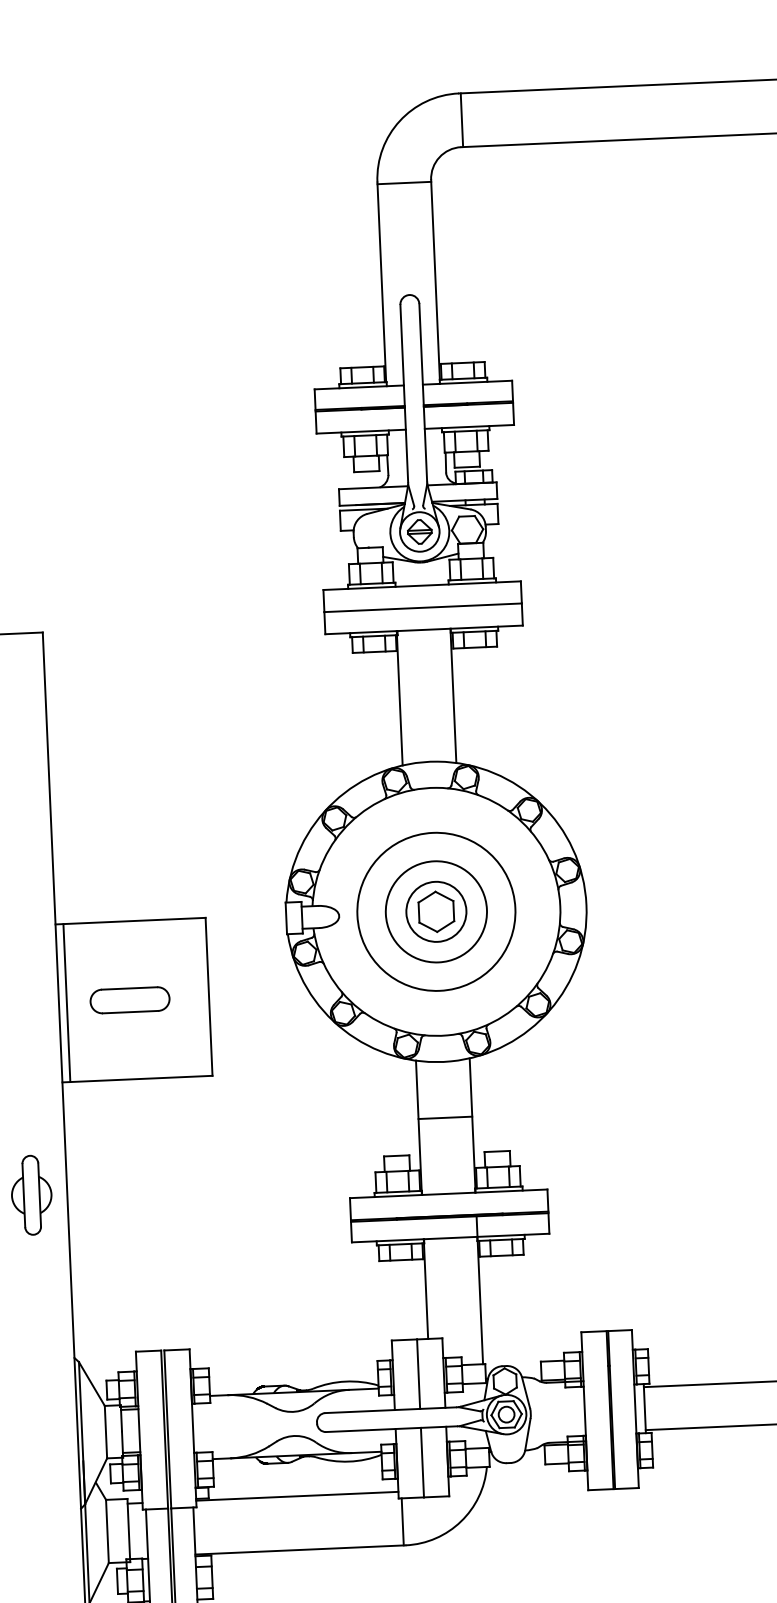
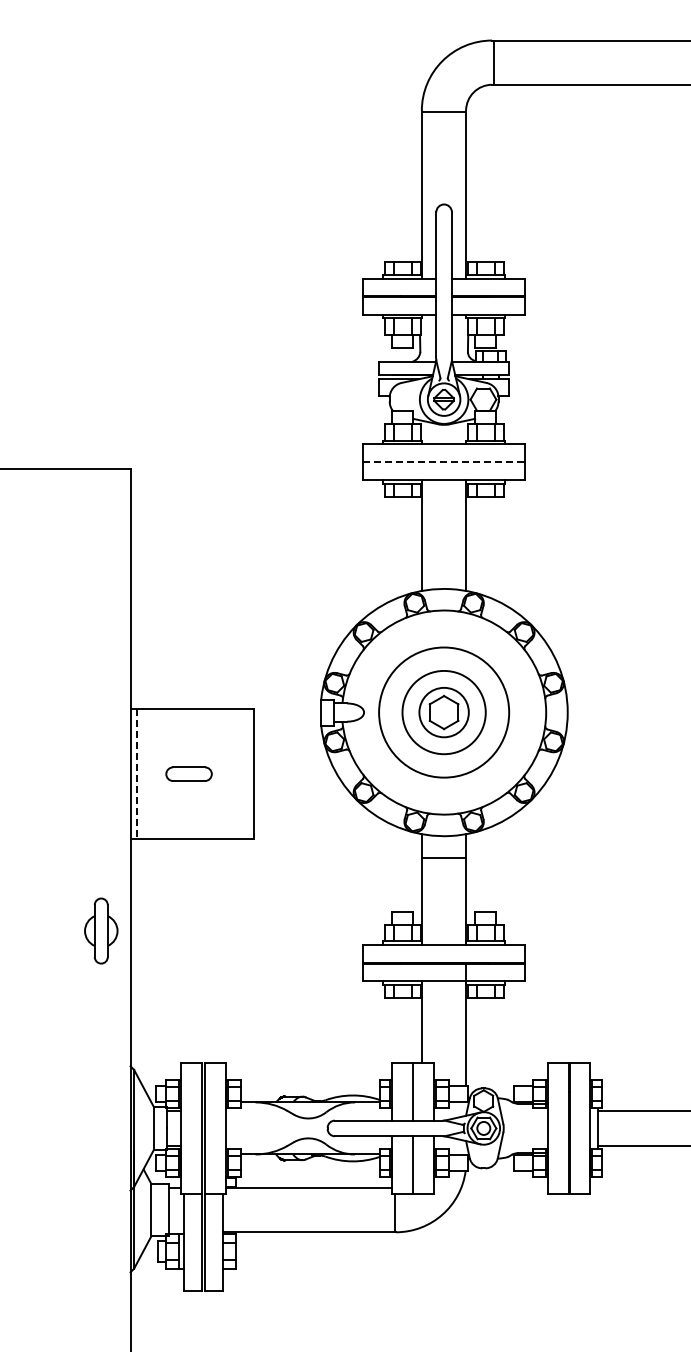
line: (423, 608) -> (444, 462), solid -> dashed
part: (129, 999) -> (188, 773), size x0.7
line: (67, 1003) -> (137, 774), solid -> dashed
line: (445, 1118) -> (444, 858), moved

